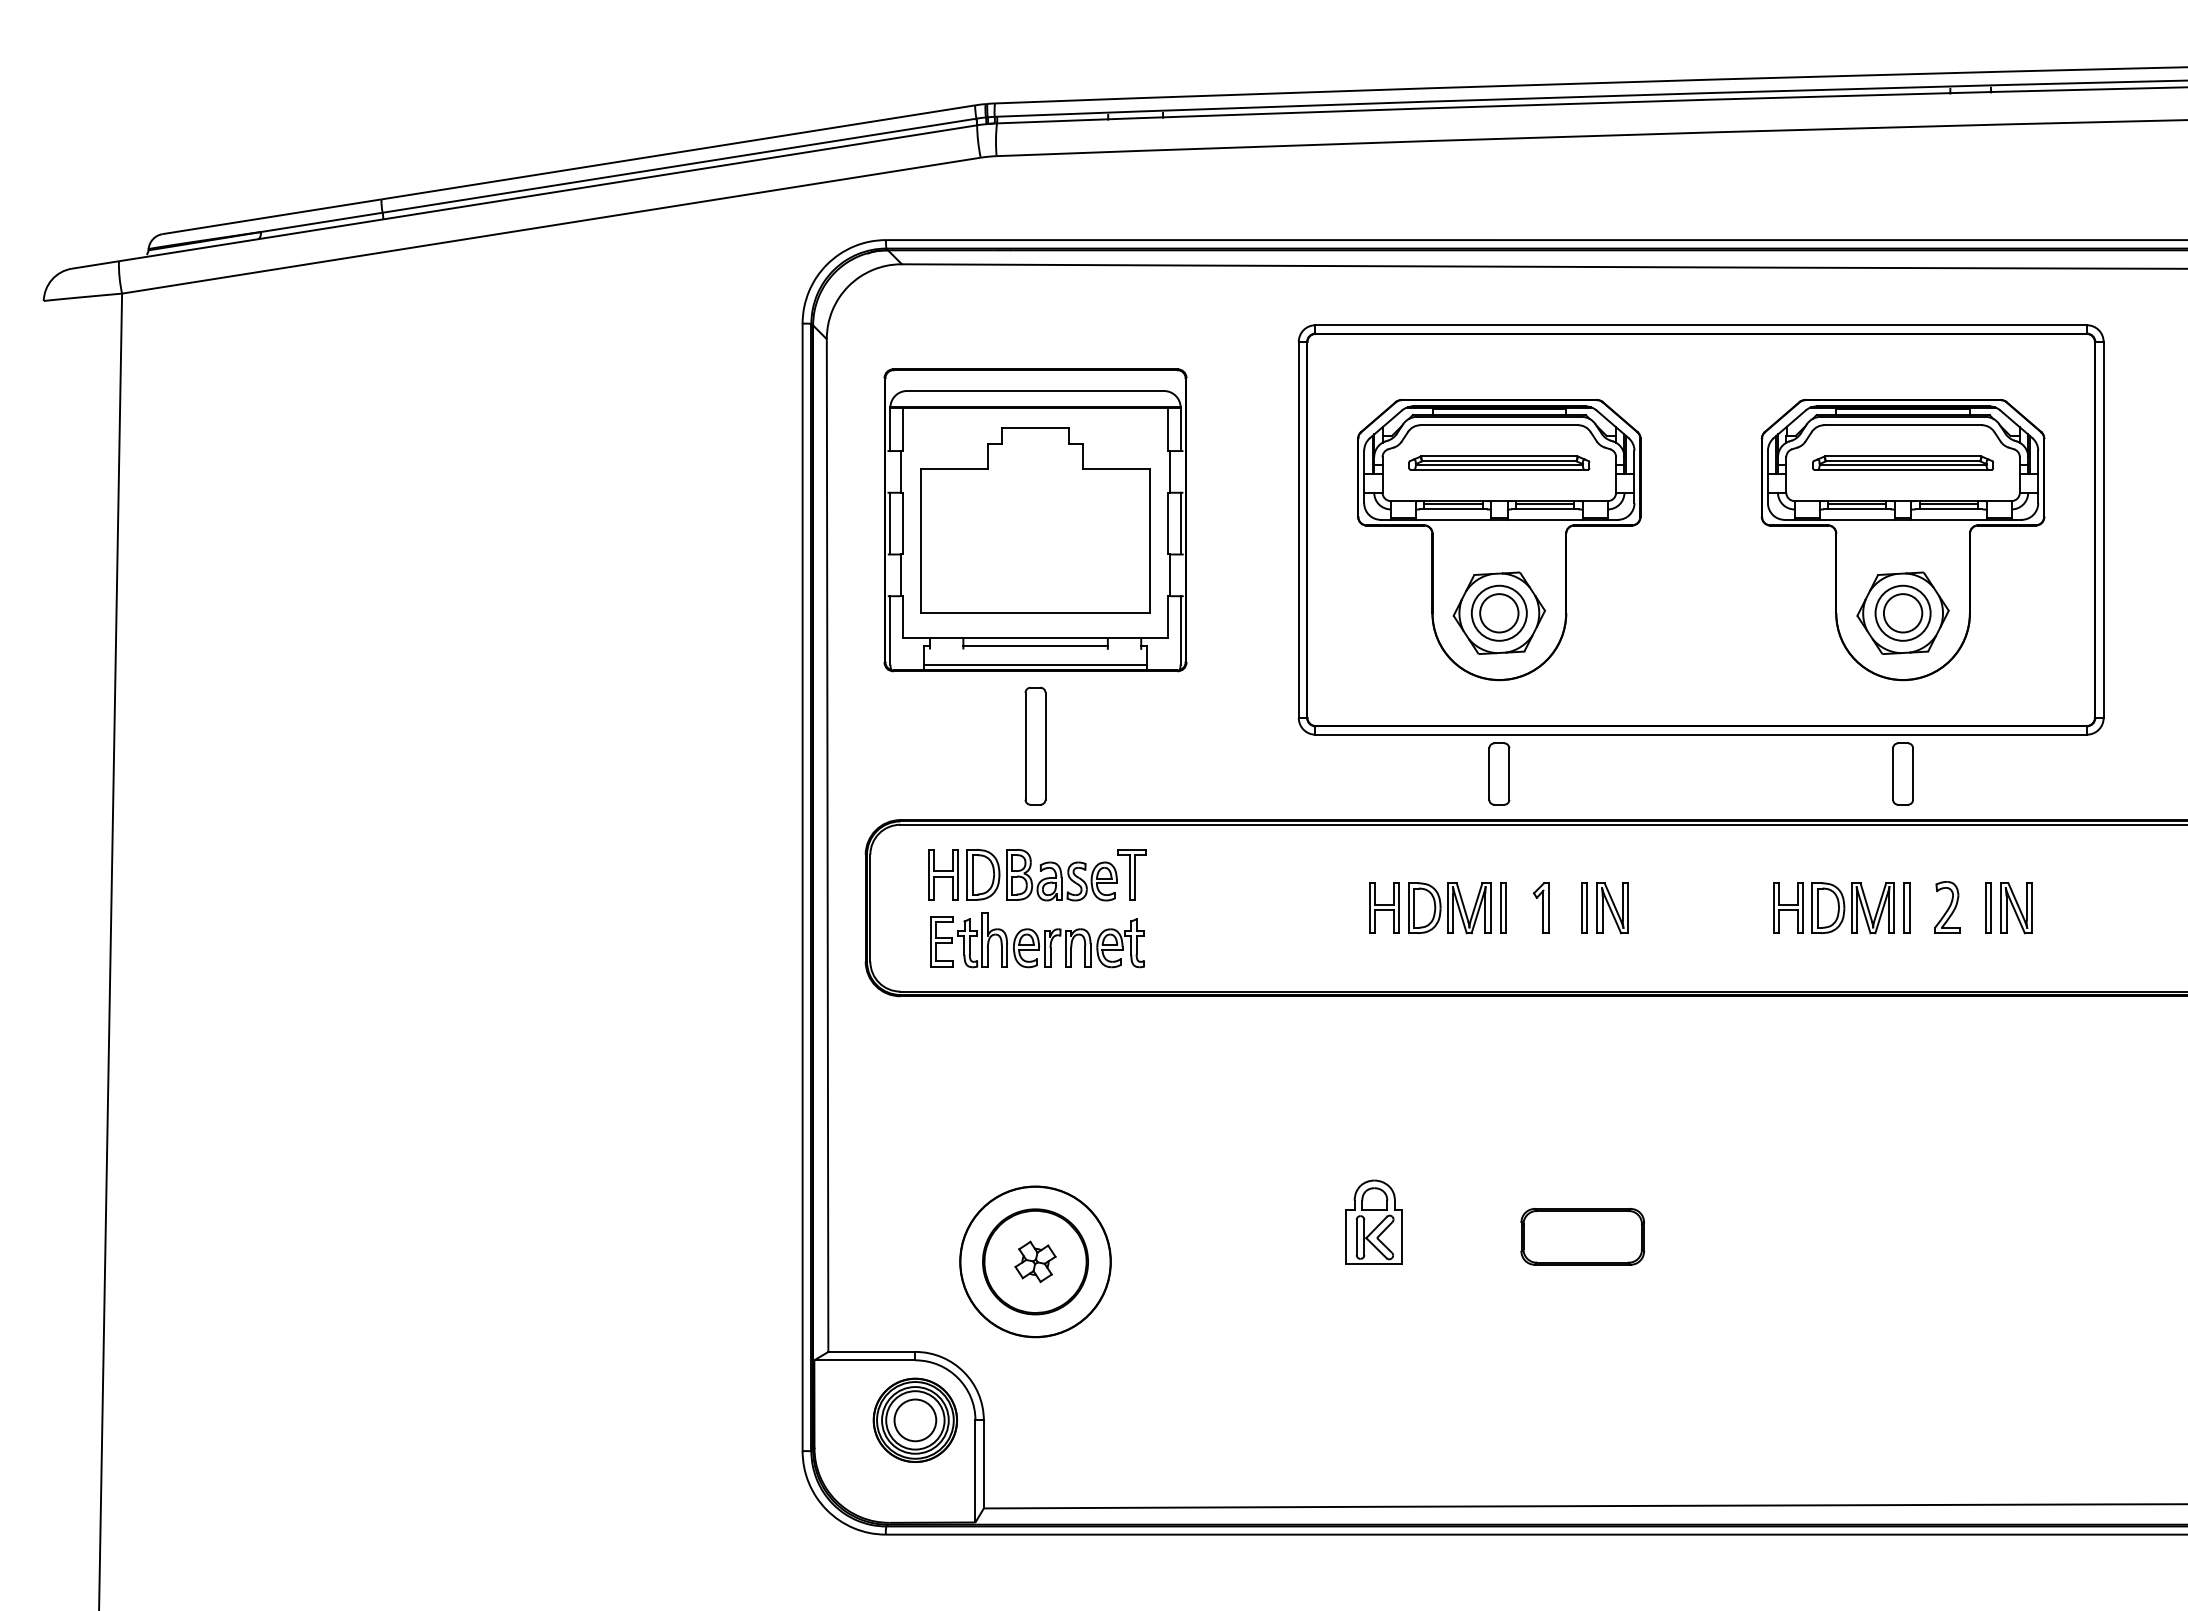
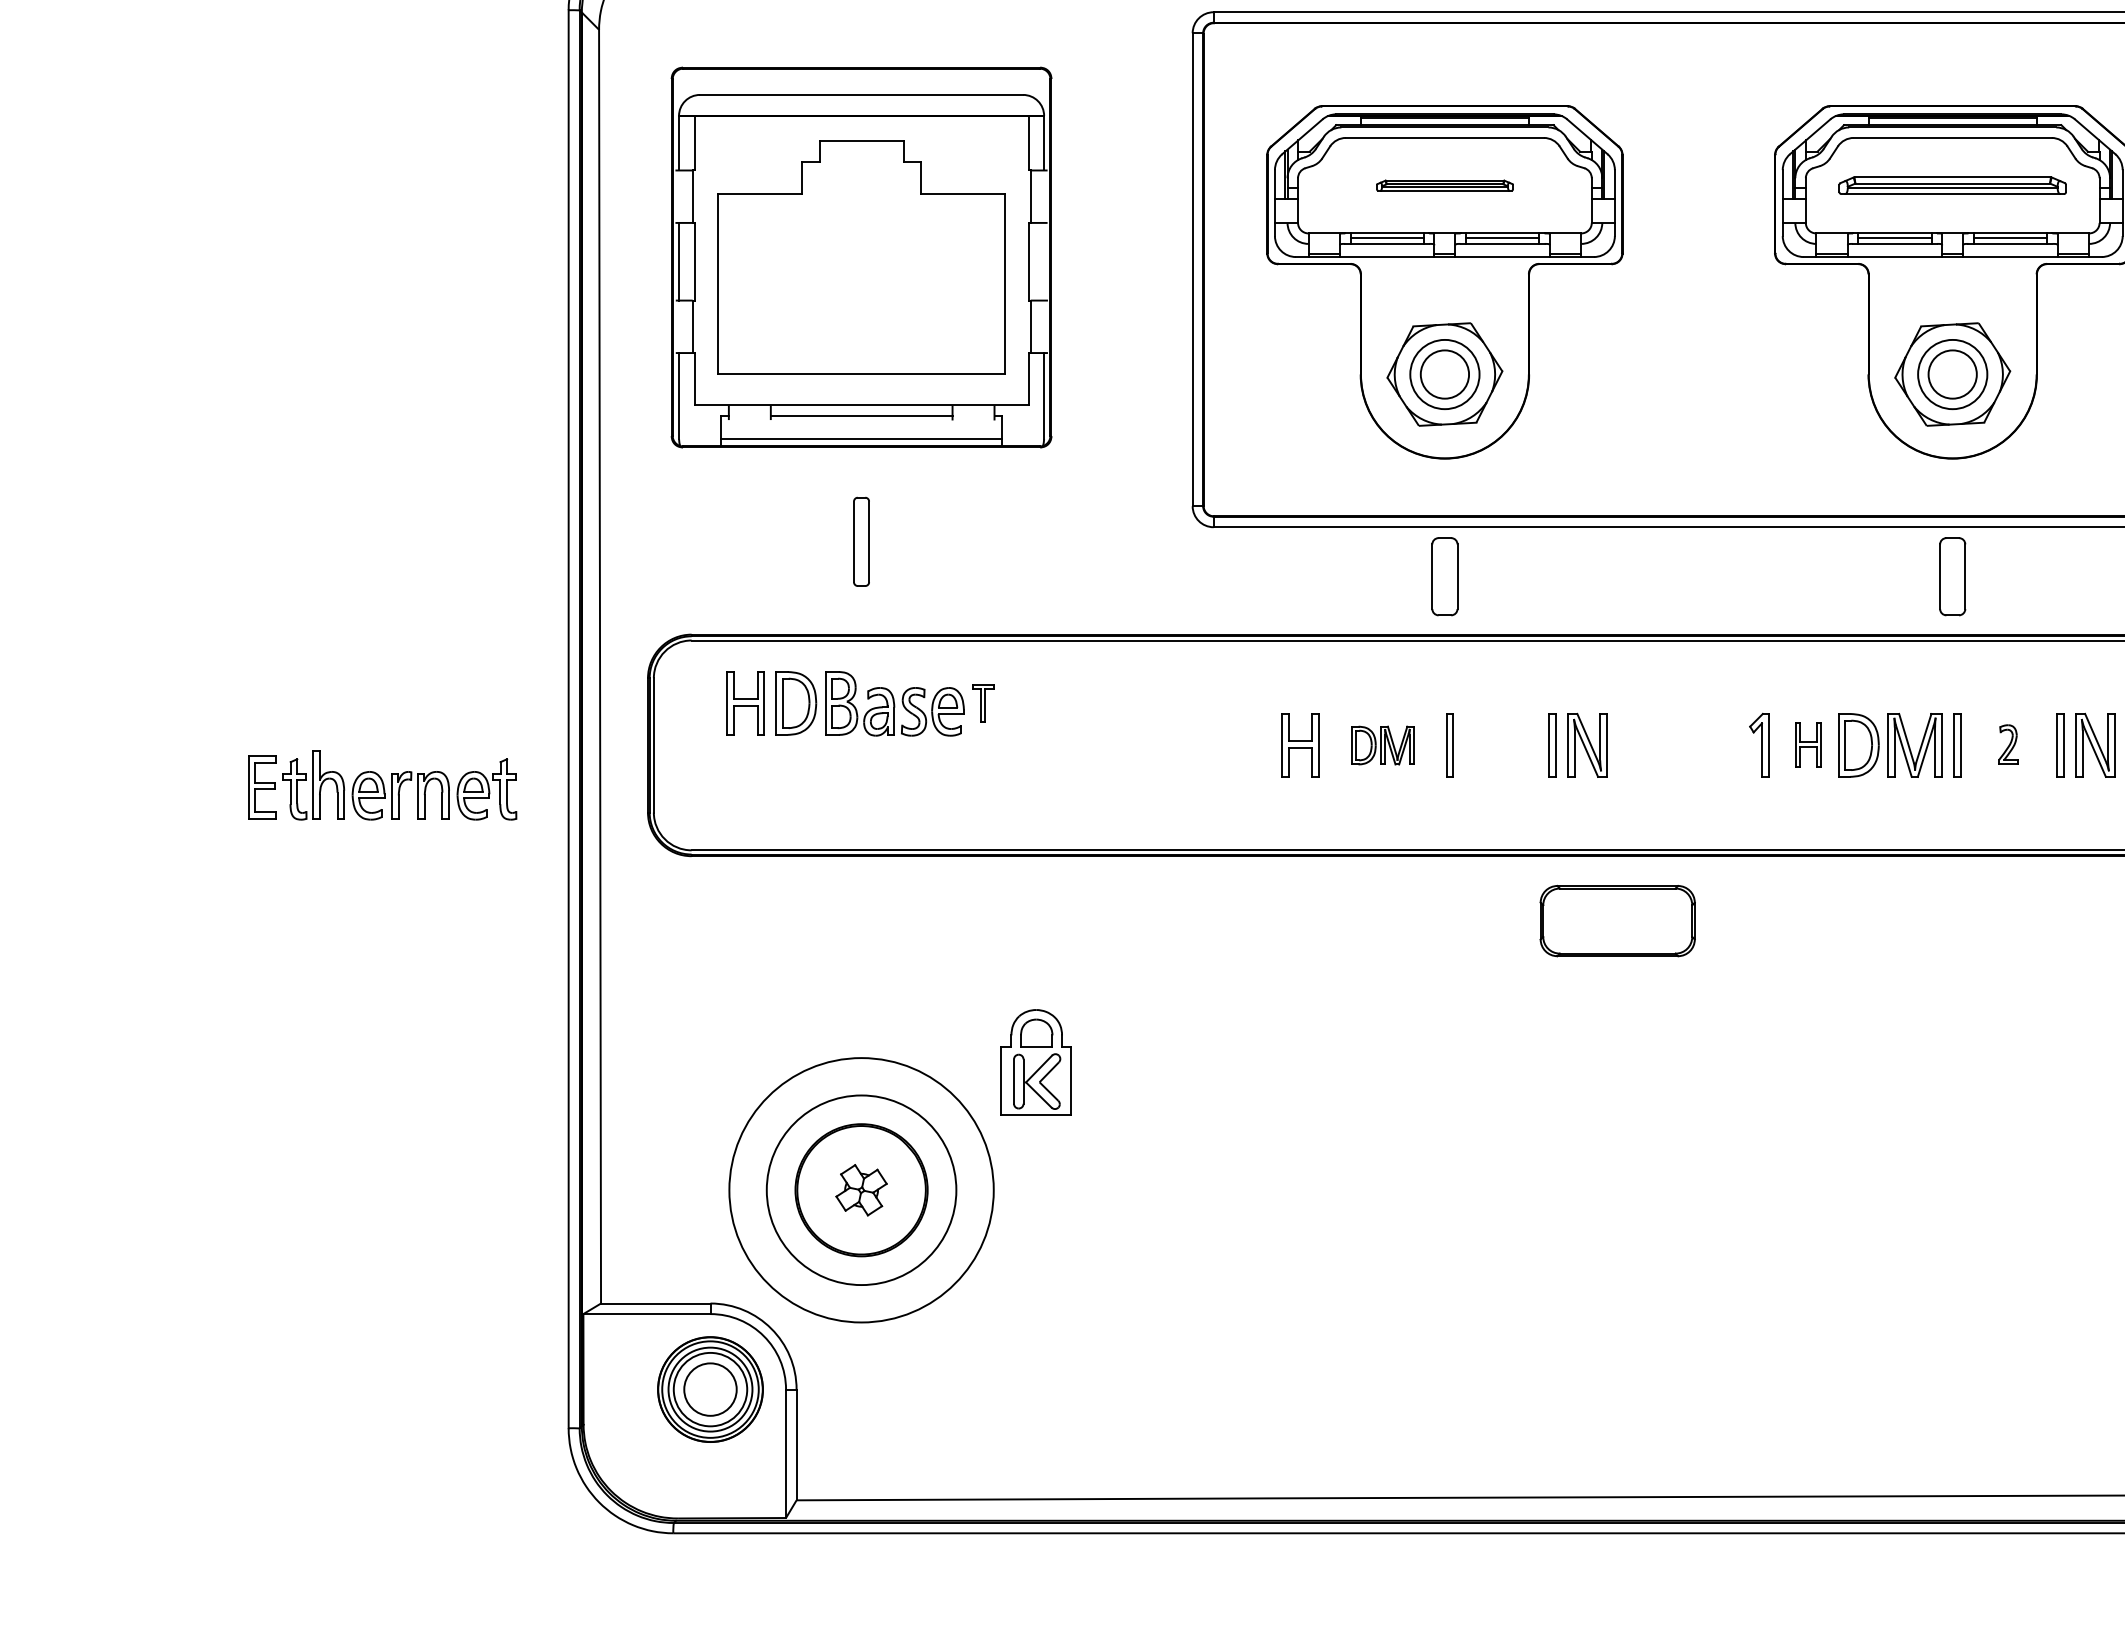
part: (1499, 462) -> (1445, 184), size x0.6
line: (1180, 523) -> (1043, 261), removed
part: (1035, 746) -> (861, 542), size x0.6
part: (1131, 874) -> (982, 703), size x0.6
part: (1540, 907) -> (1758, 744), moved
part: (1788, 907) -> (1808, 744), size x0.7
part: (1947, 907) -> (2008, 744), size x0.6
part: (1449, 908) -> (1382, 745), size x0.6
part: (1037, 940) -> (382, 786), moved
part: (1373, 1221) -> (1035, 1061), moved
part: (1582, 1236) -> (1617, 920), moved
circle: (1035, 1261) -> (861, 1189), size x1.4

